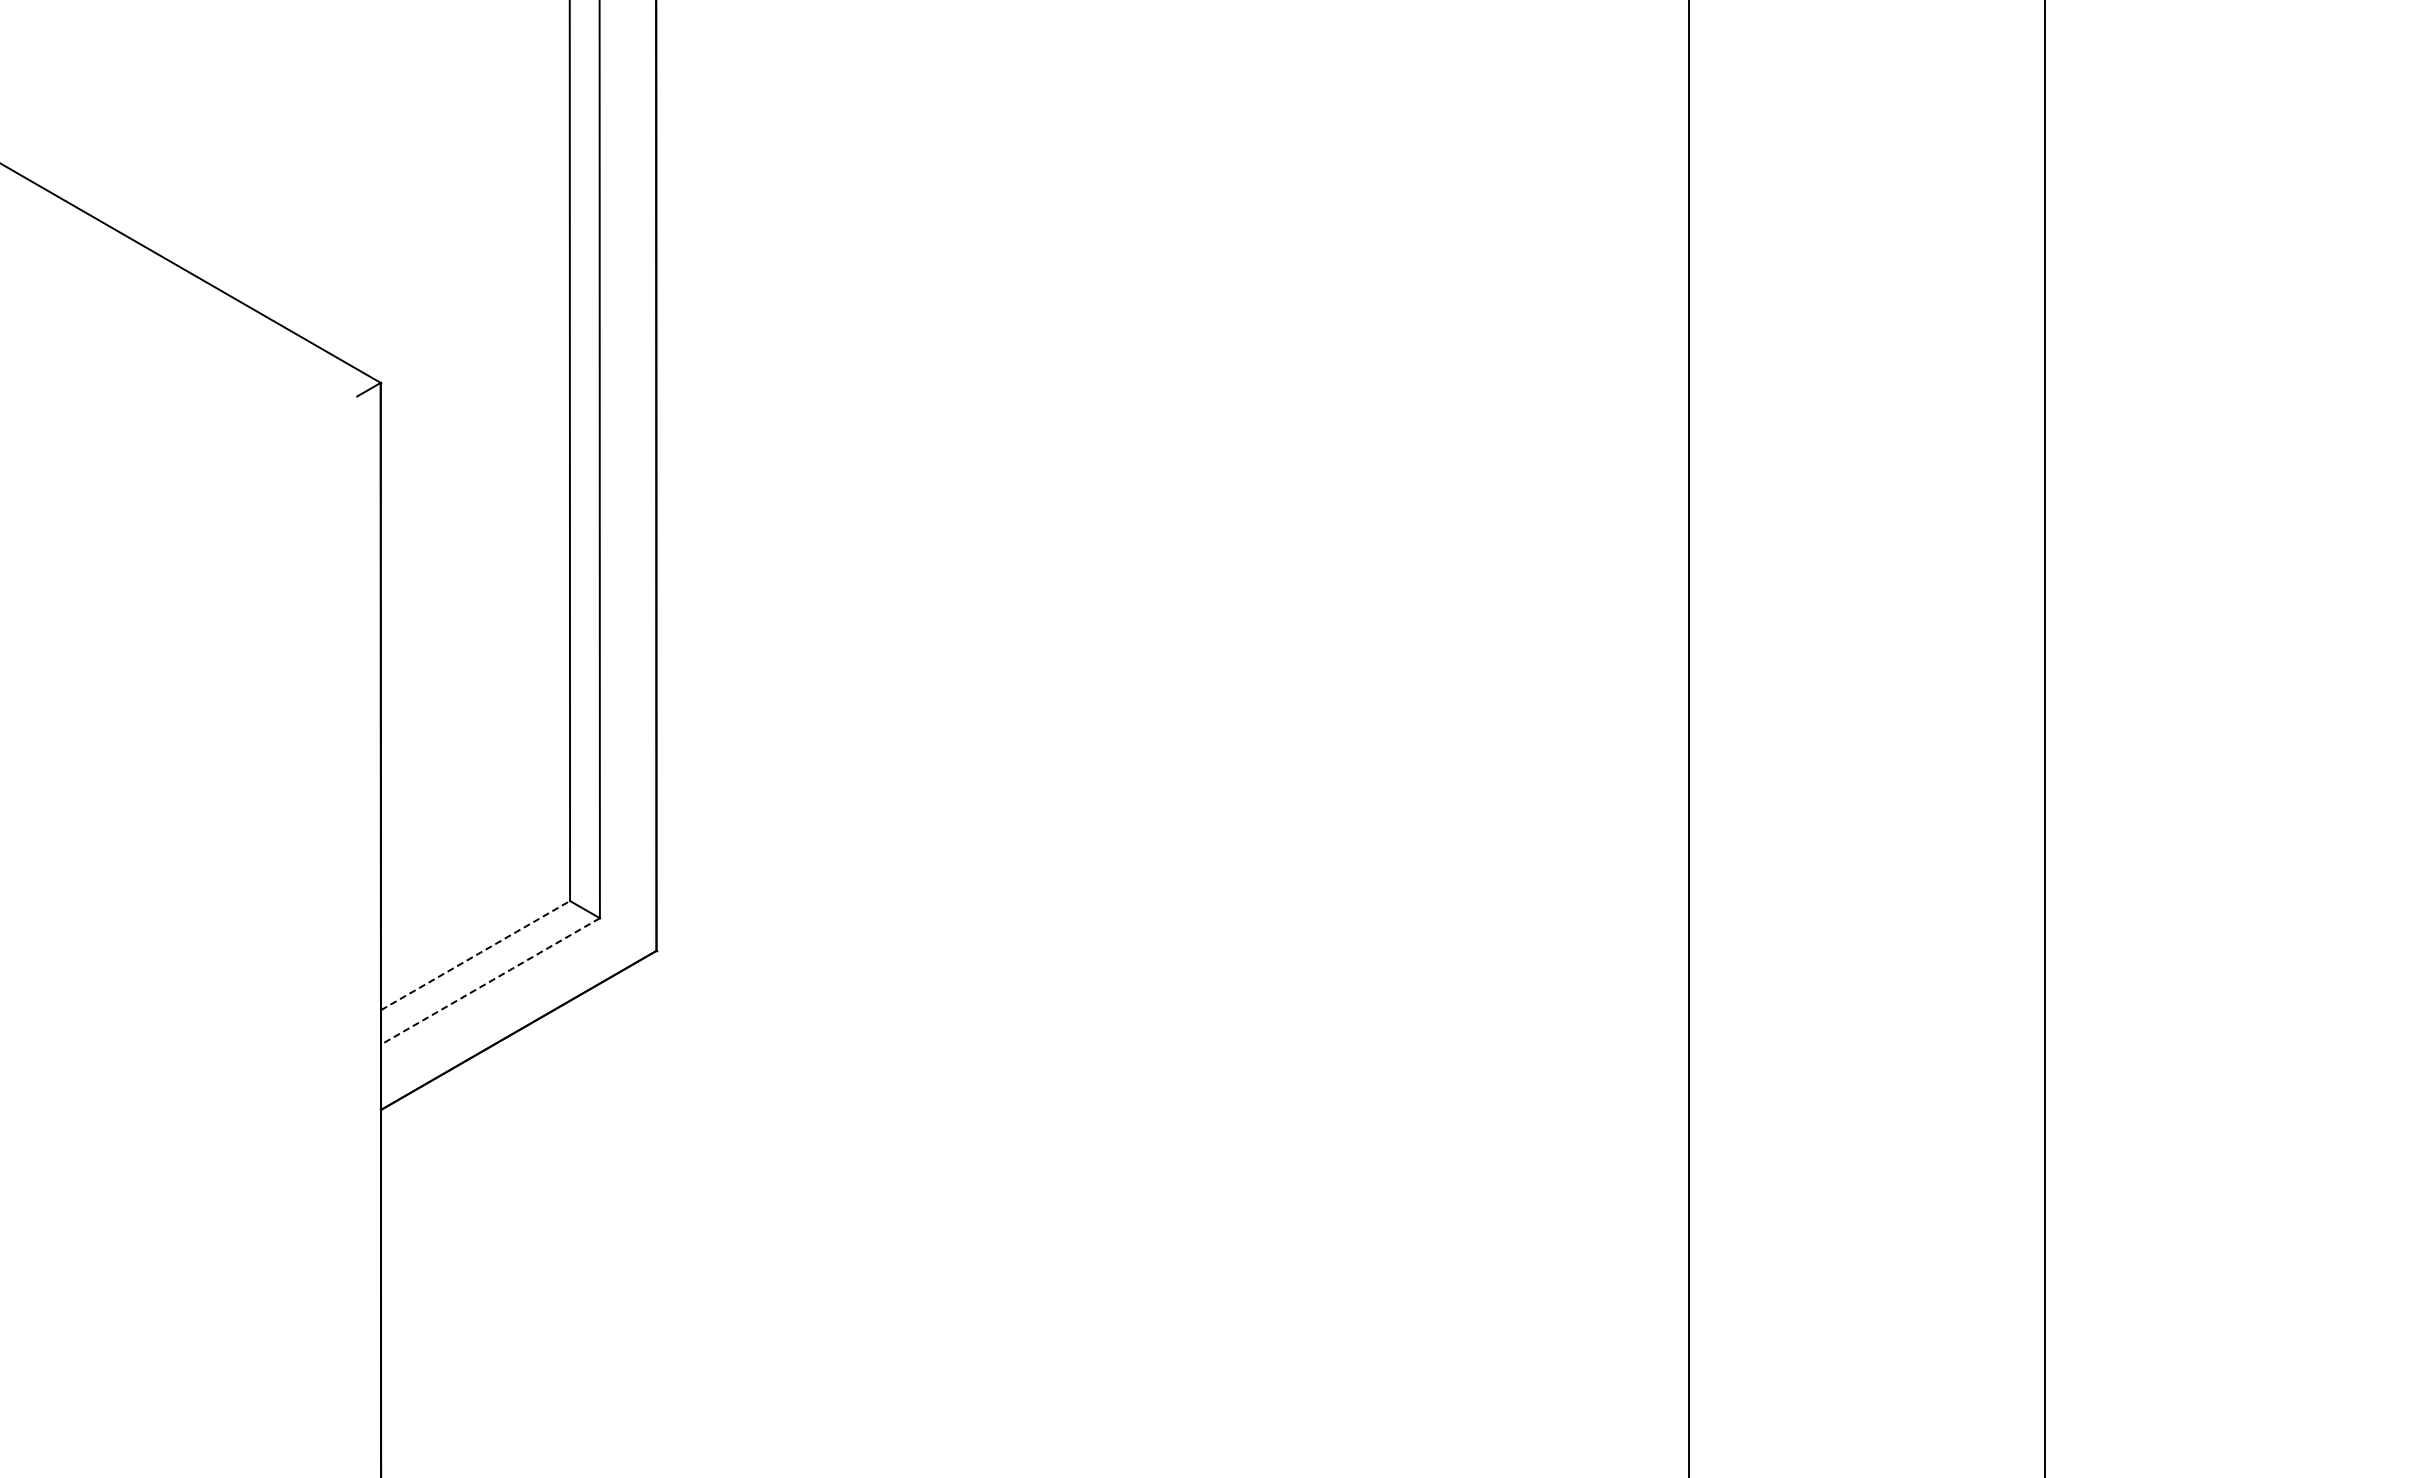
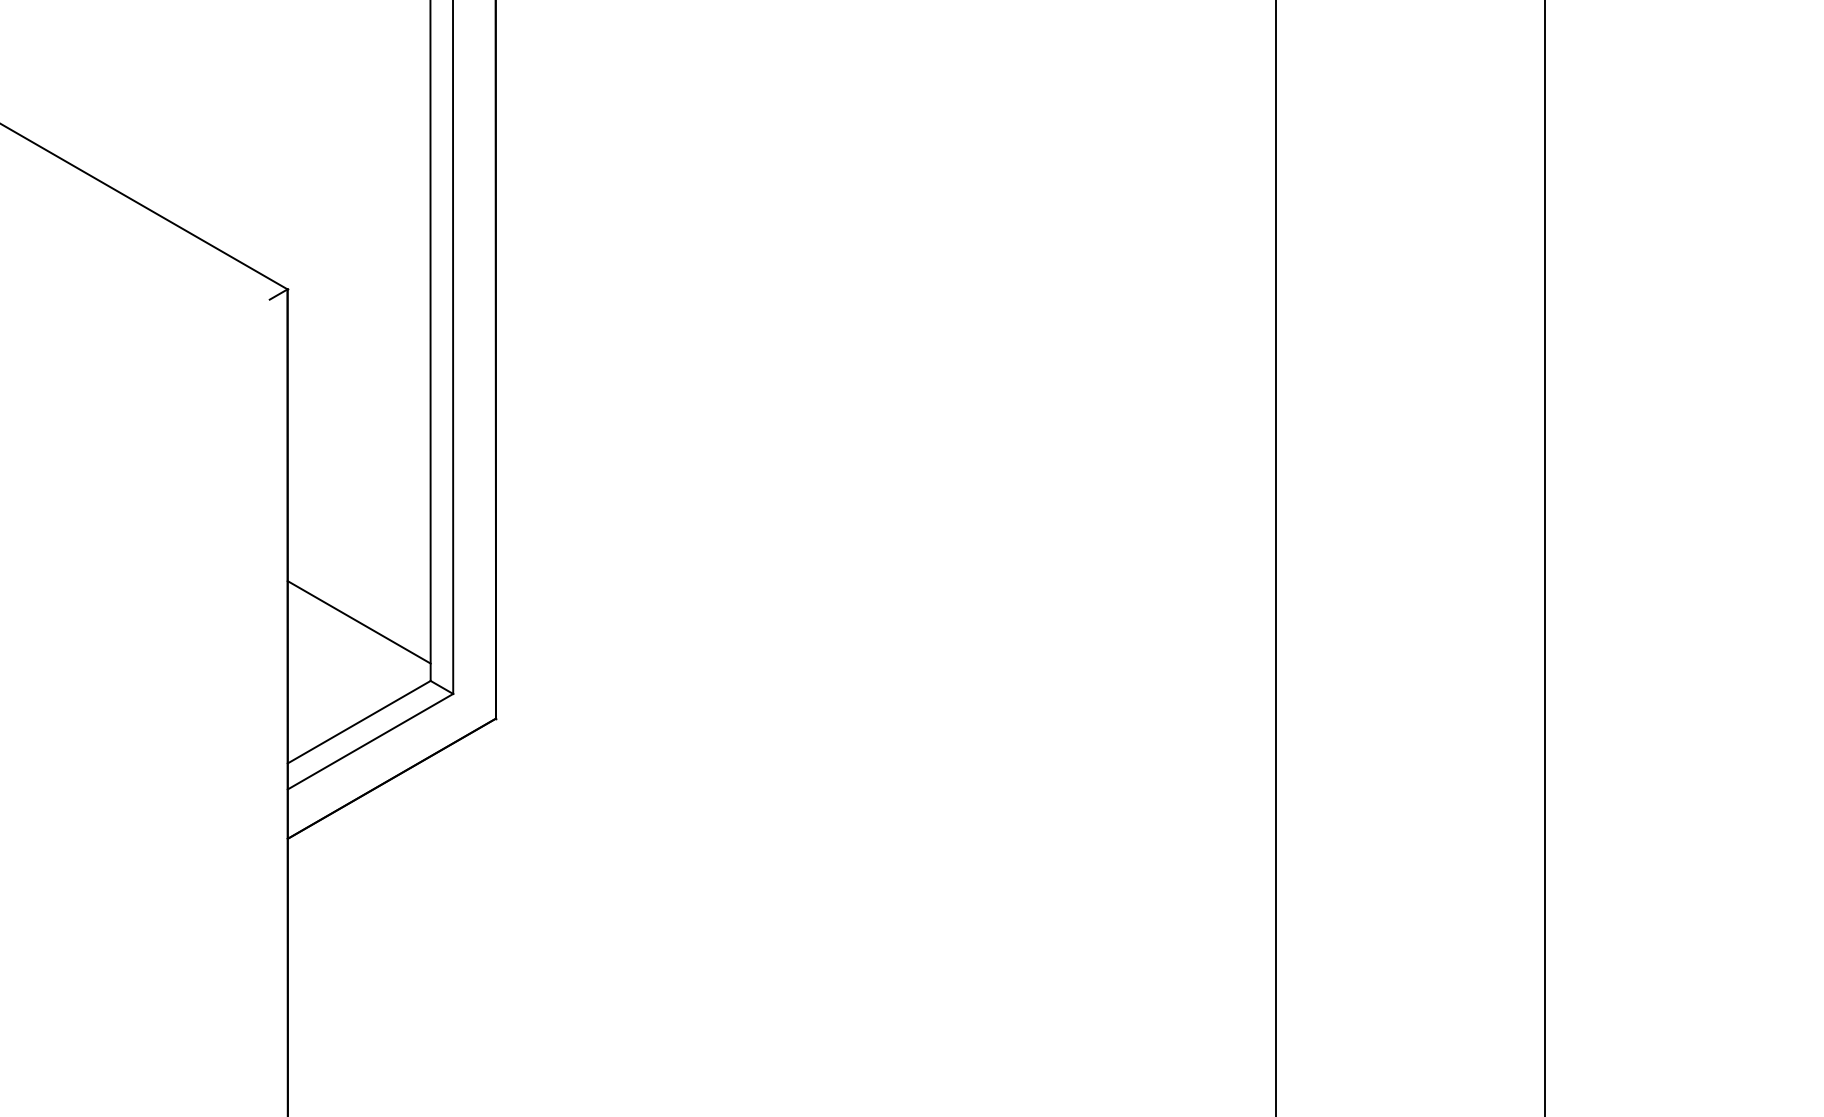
line: (475, 823) -> (359, 622), added
line: (475, 955) -> (359, 722), dashed -> solid
line: (490, 981) -> (370, 741), dashed -> solid

